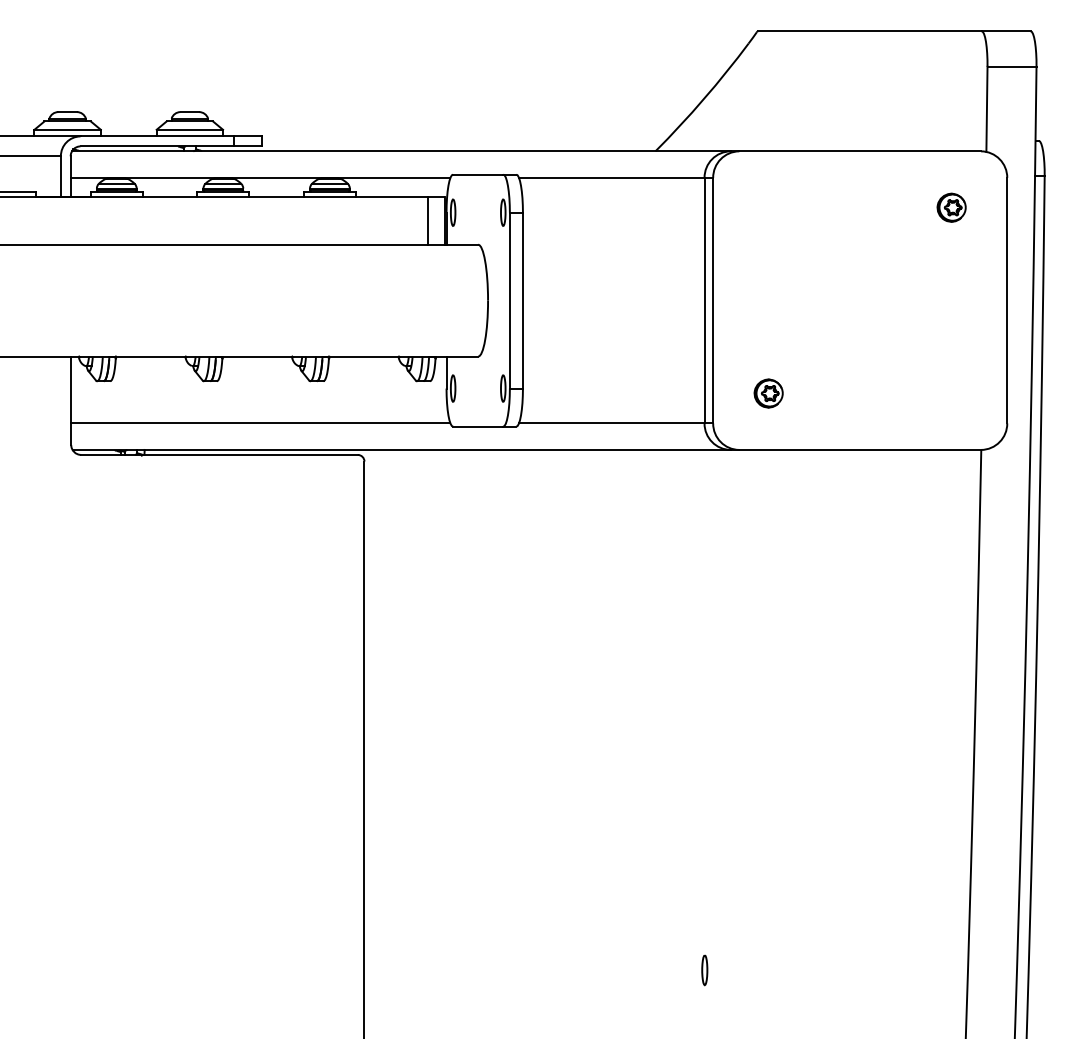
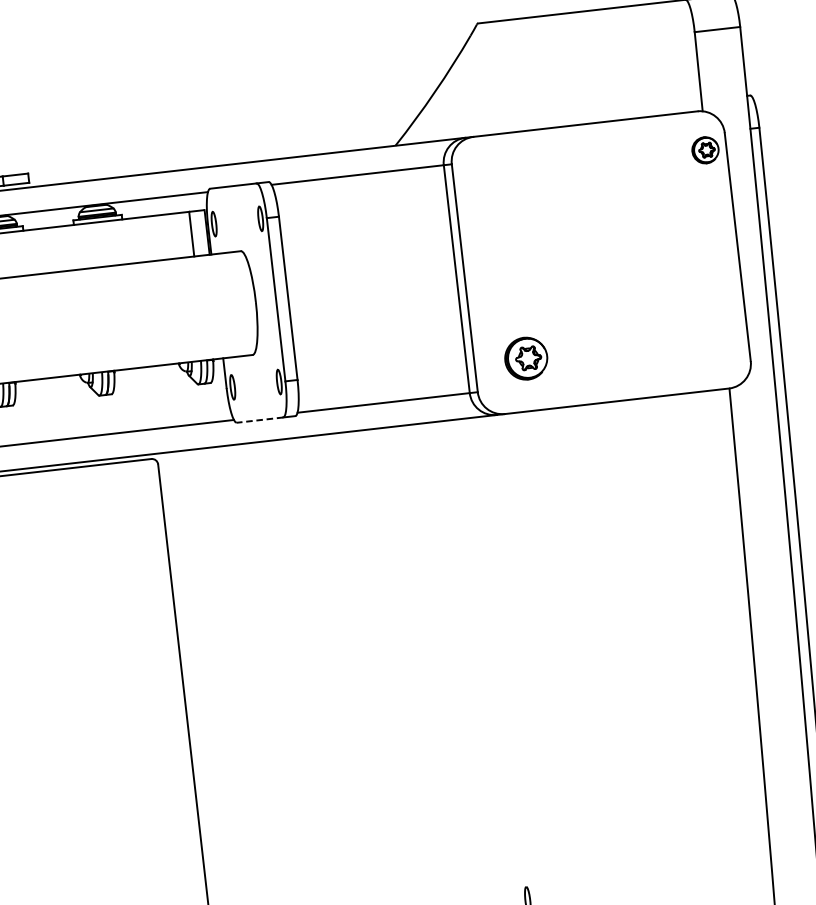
part: (951, 207) -> (705, 150), moved
part: (768, 393) -> (525, 358), size x1.6
line: (477, 426) -> (259, 419), solid -> dashed

